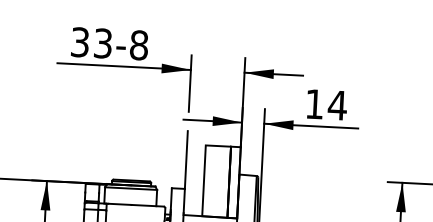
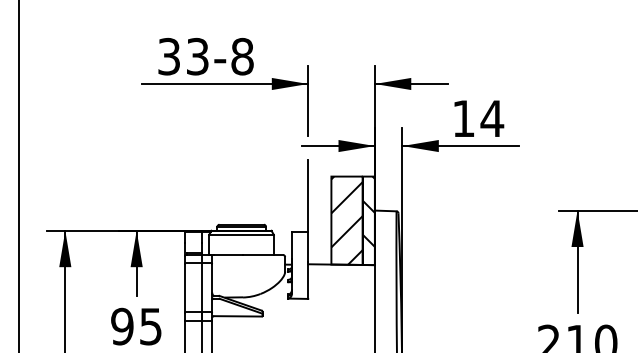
hatch: (234, 175) -> (368, 211), added
hatch: (216, 181) -> (346, 220), added

